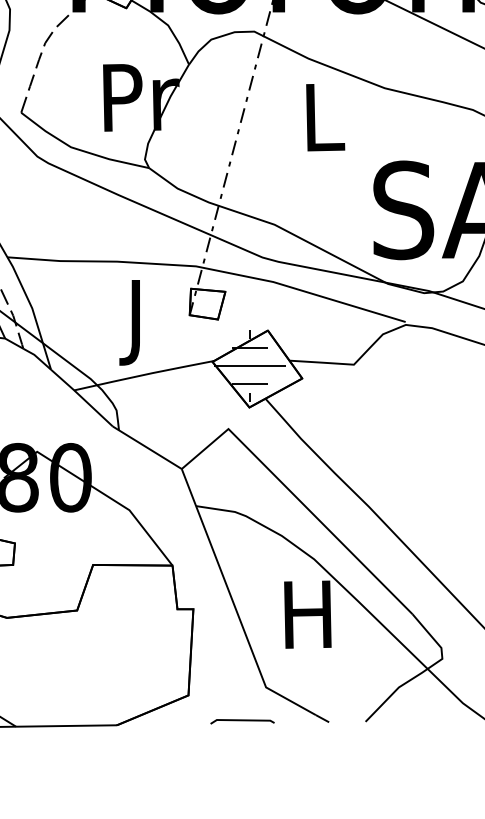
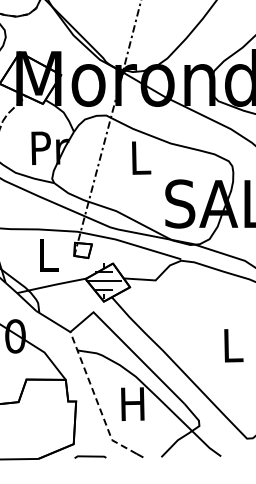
text: (137, 322) -> (48, 259), J -> L
line: (234, 607) -> (96, 400), solid -> dashed
line: (242, 720) -> (90, 456), moved

